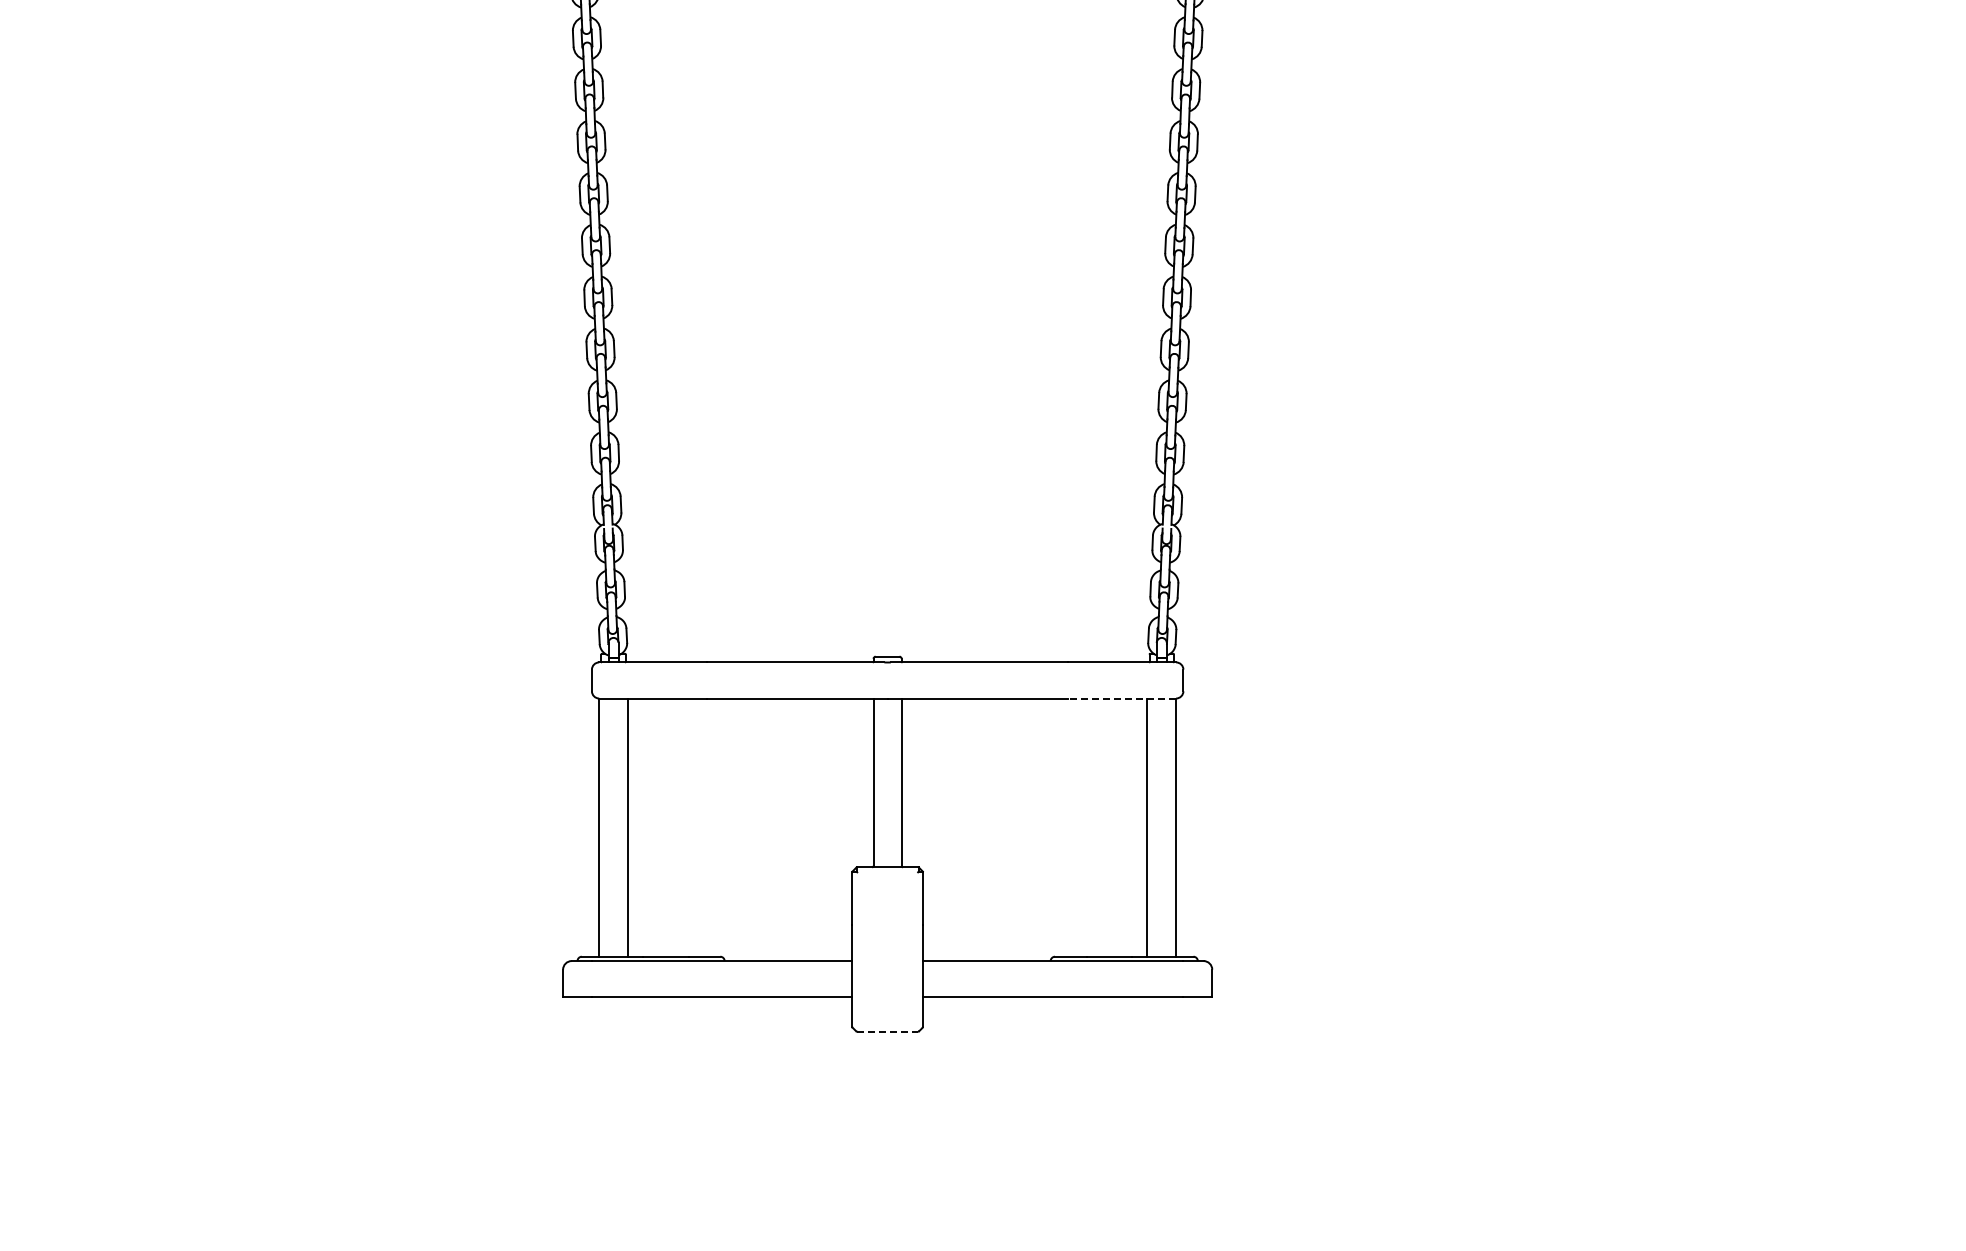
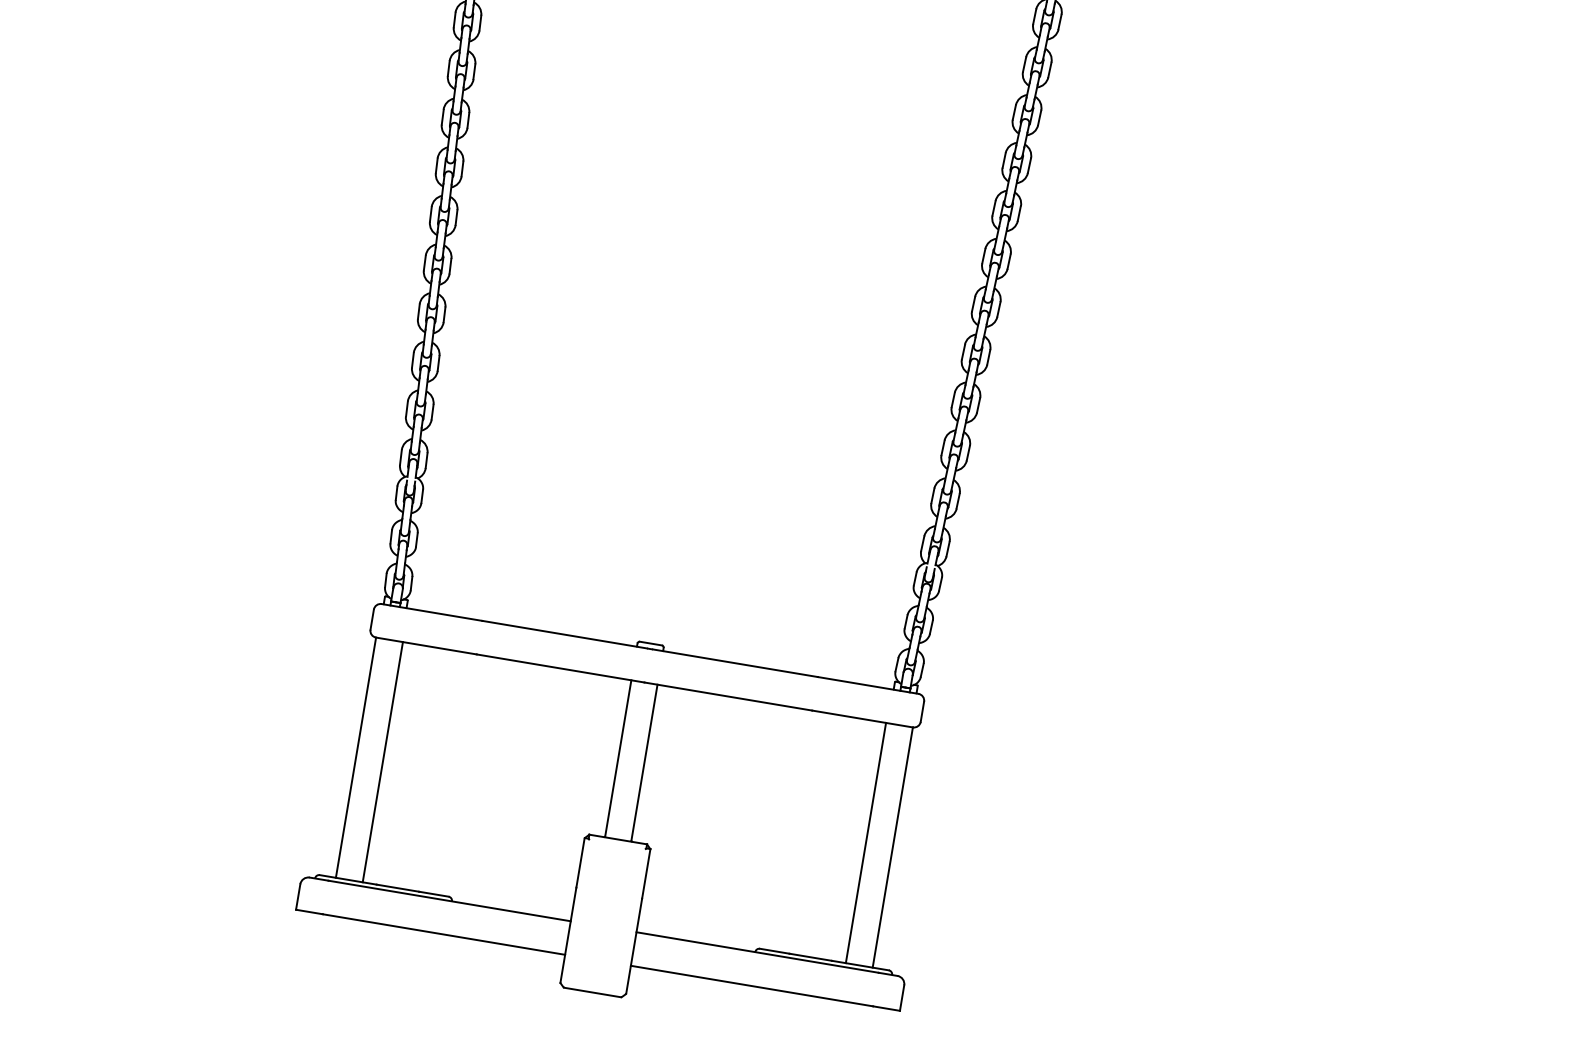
line: (1121, 698) -> (862, 718), dashed -> solid
line: (888, 1031) -> (593, 992), dashed -> solid

